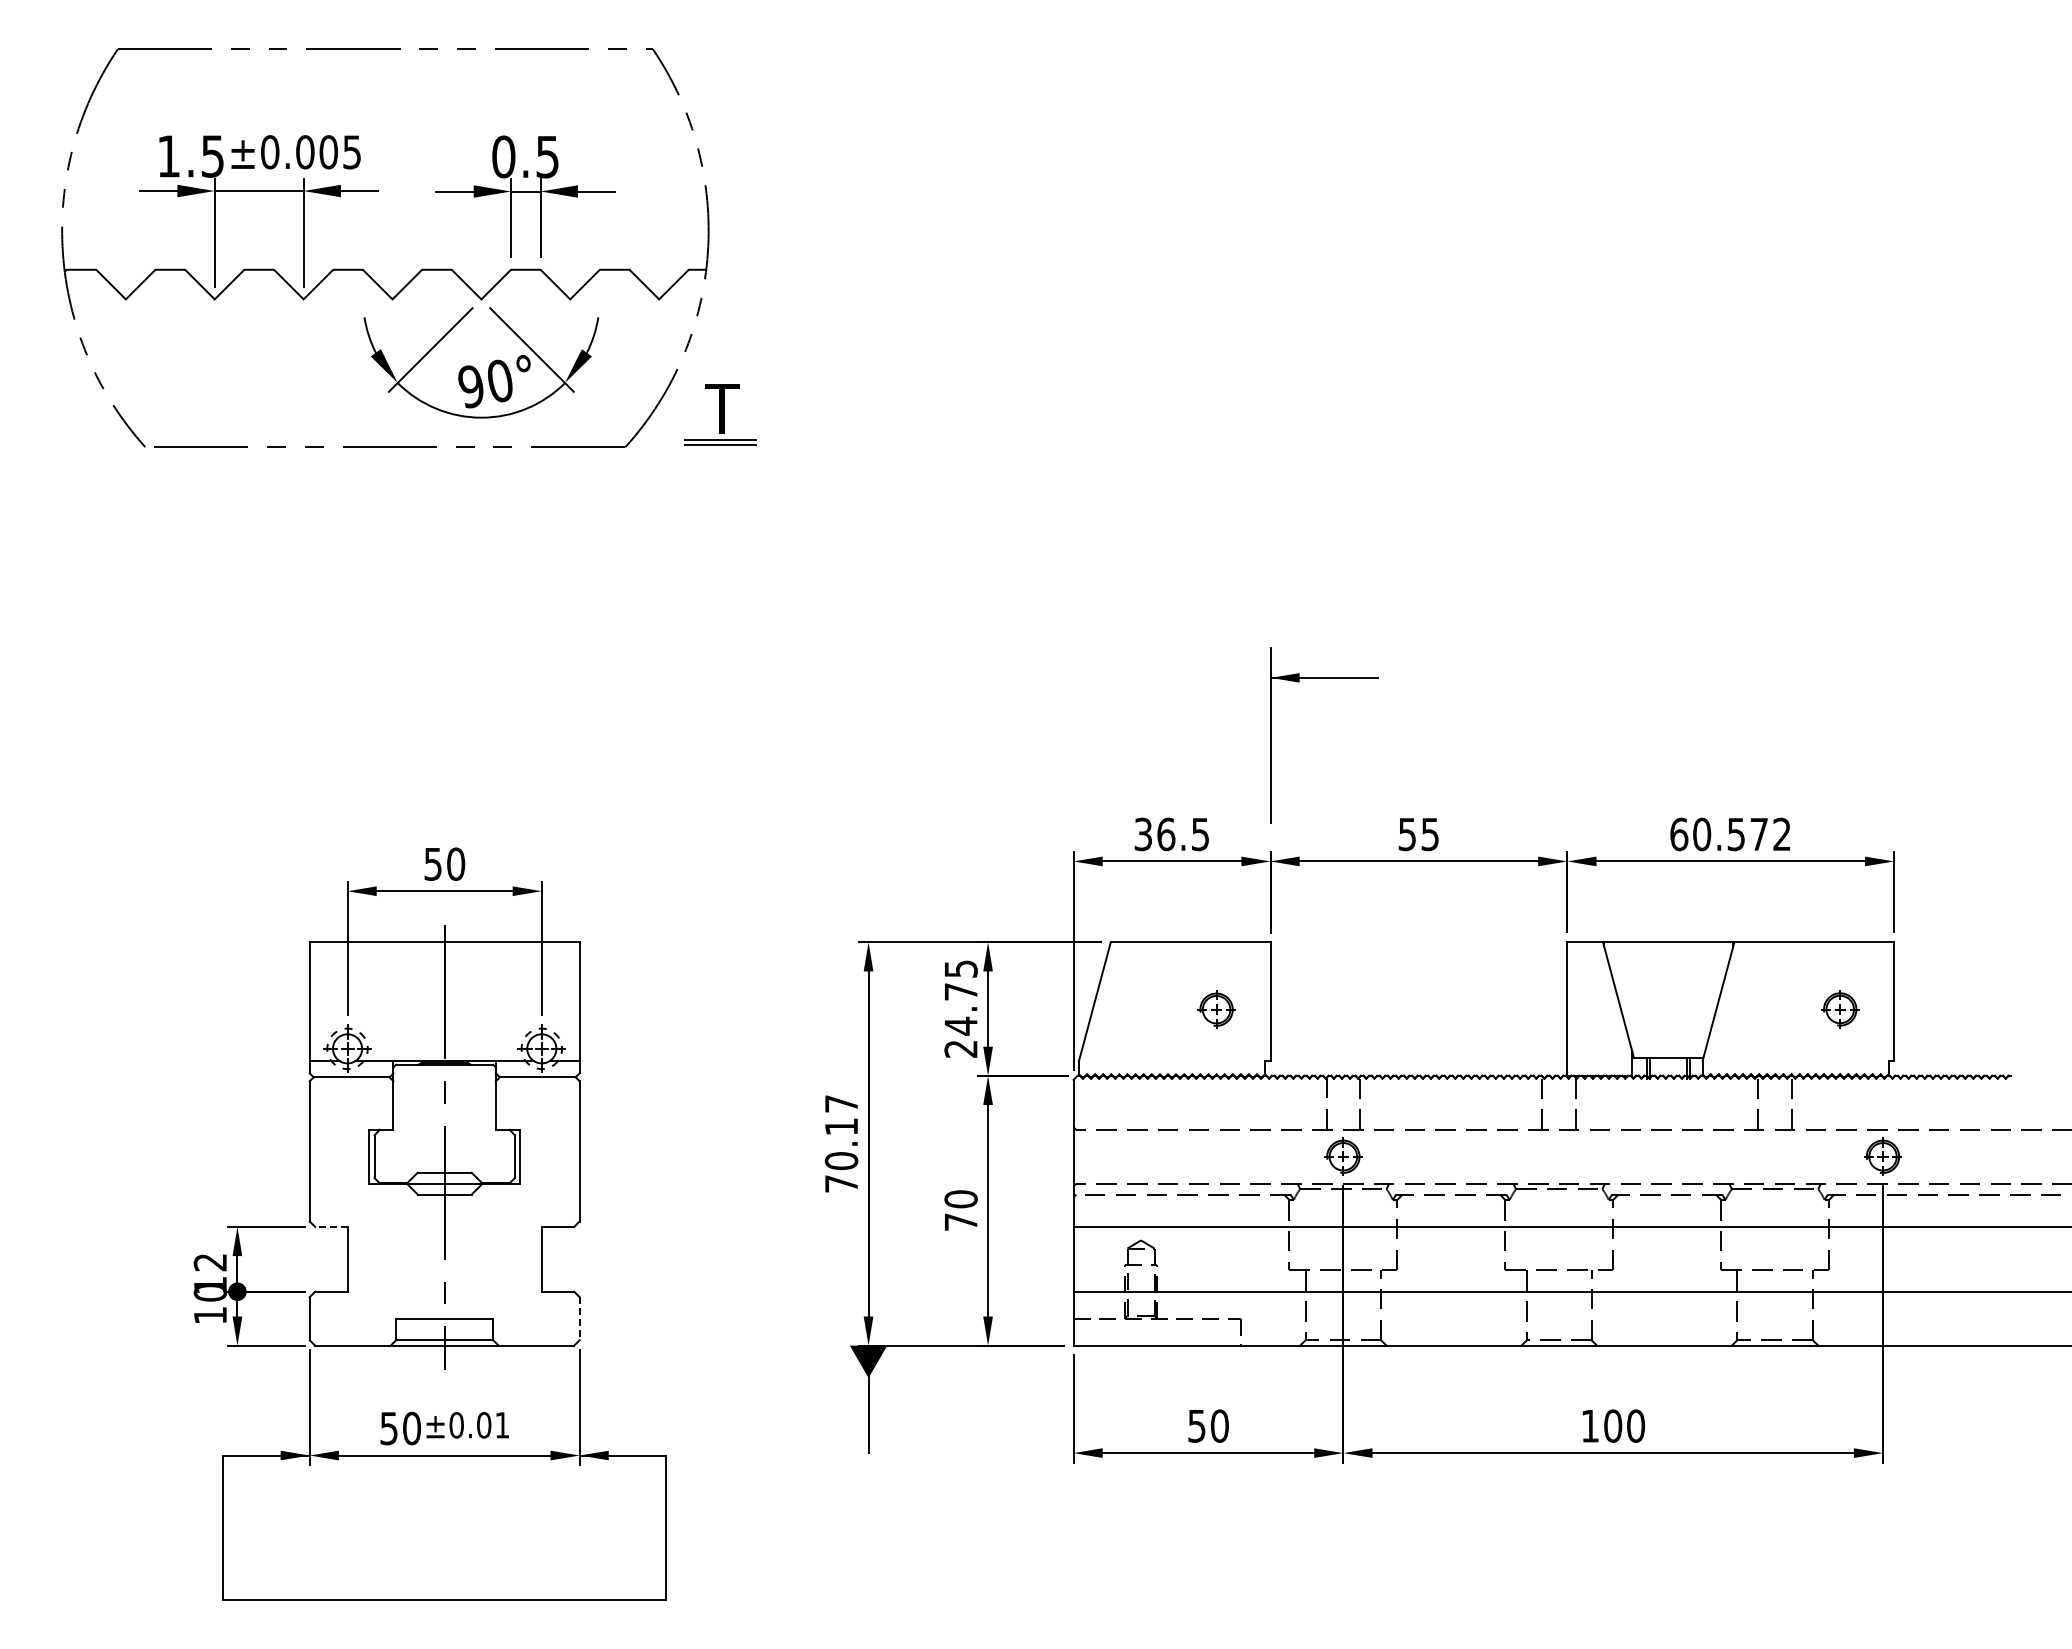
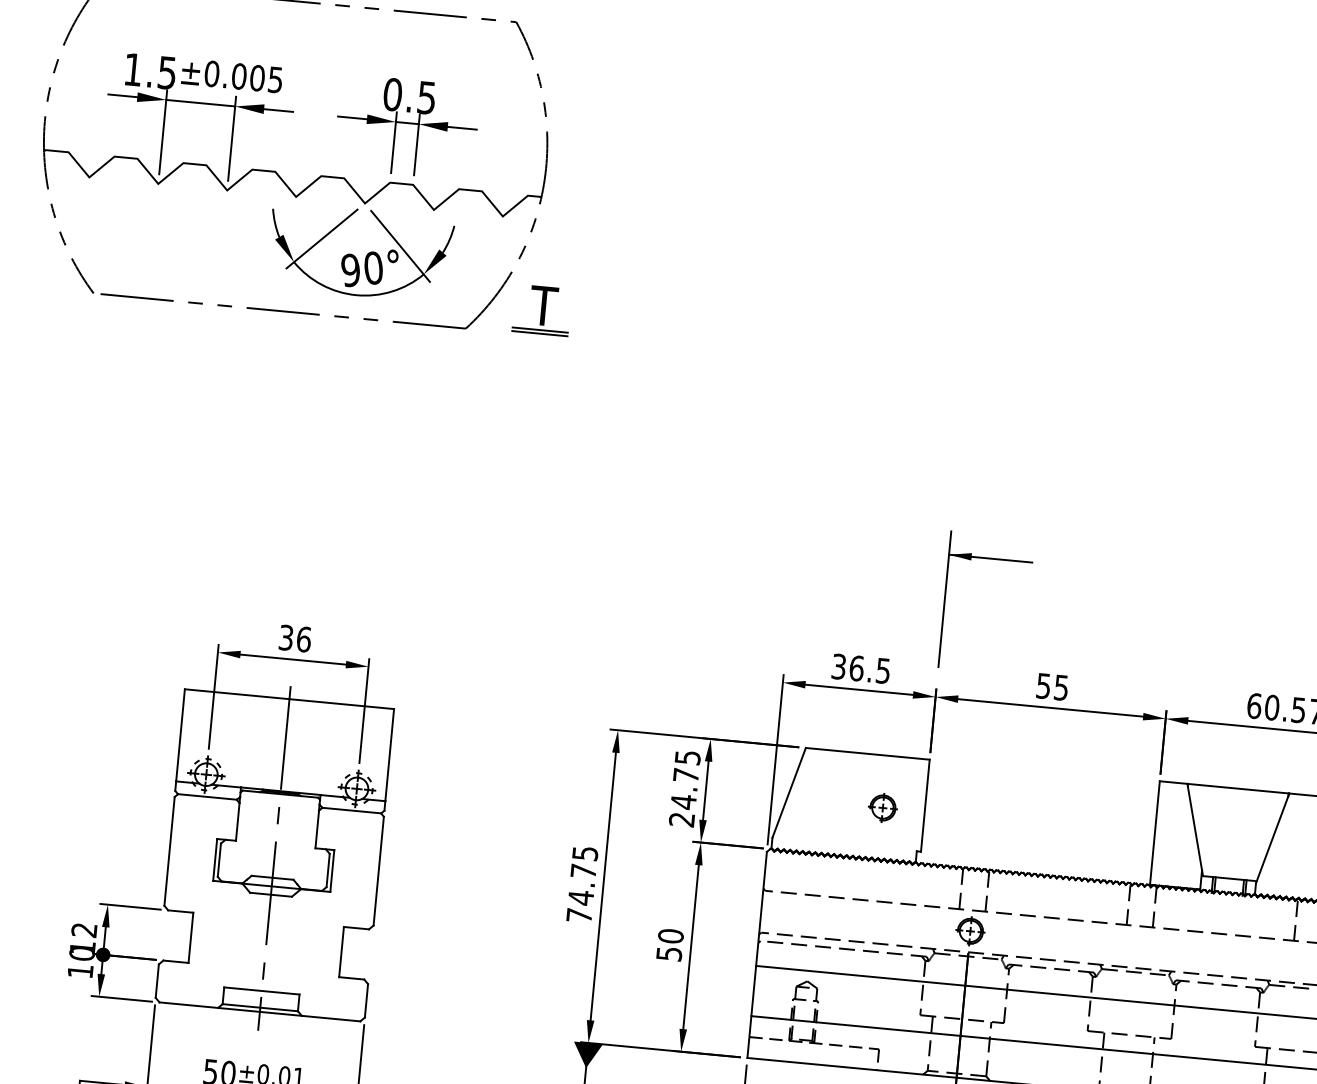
text: (445, 863) -> (295, 638), 50 -> 36
text: (841, 1132) -> (583, 875), 70.17 -> 74.75
text: (961, 1221) -> (669, 953), 70 -> 50
line: (330, 1226) -> (180, 911), dashed -> solid
line: (579, 1318) -> (366, 1000), dashed -> solid

